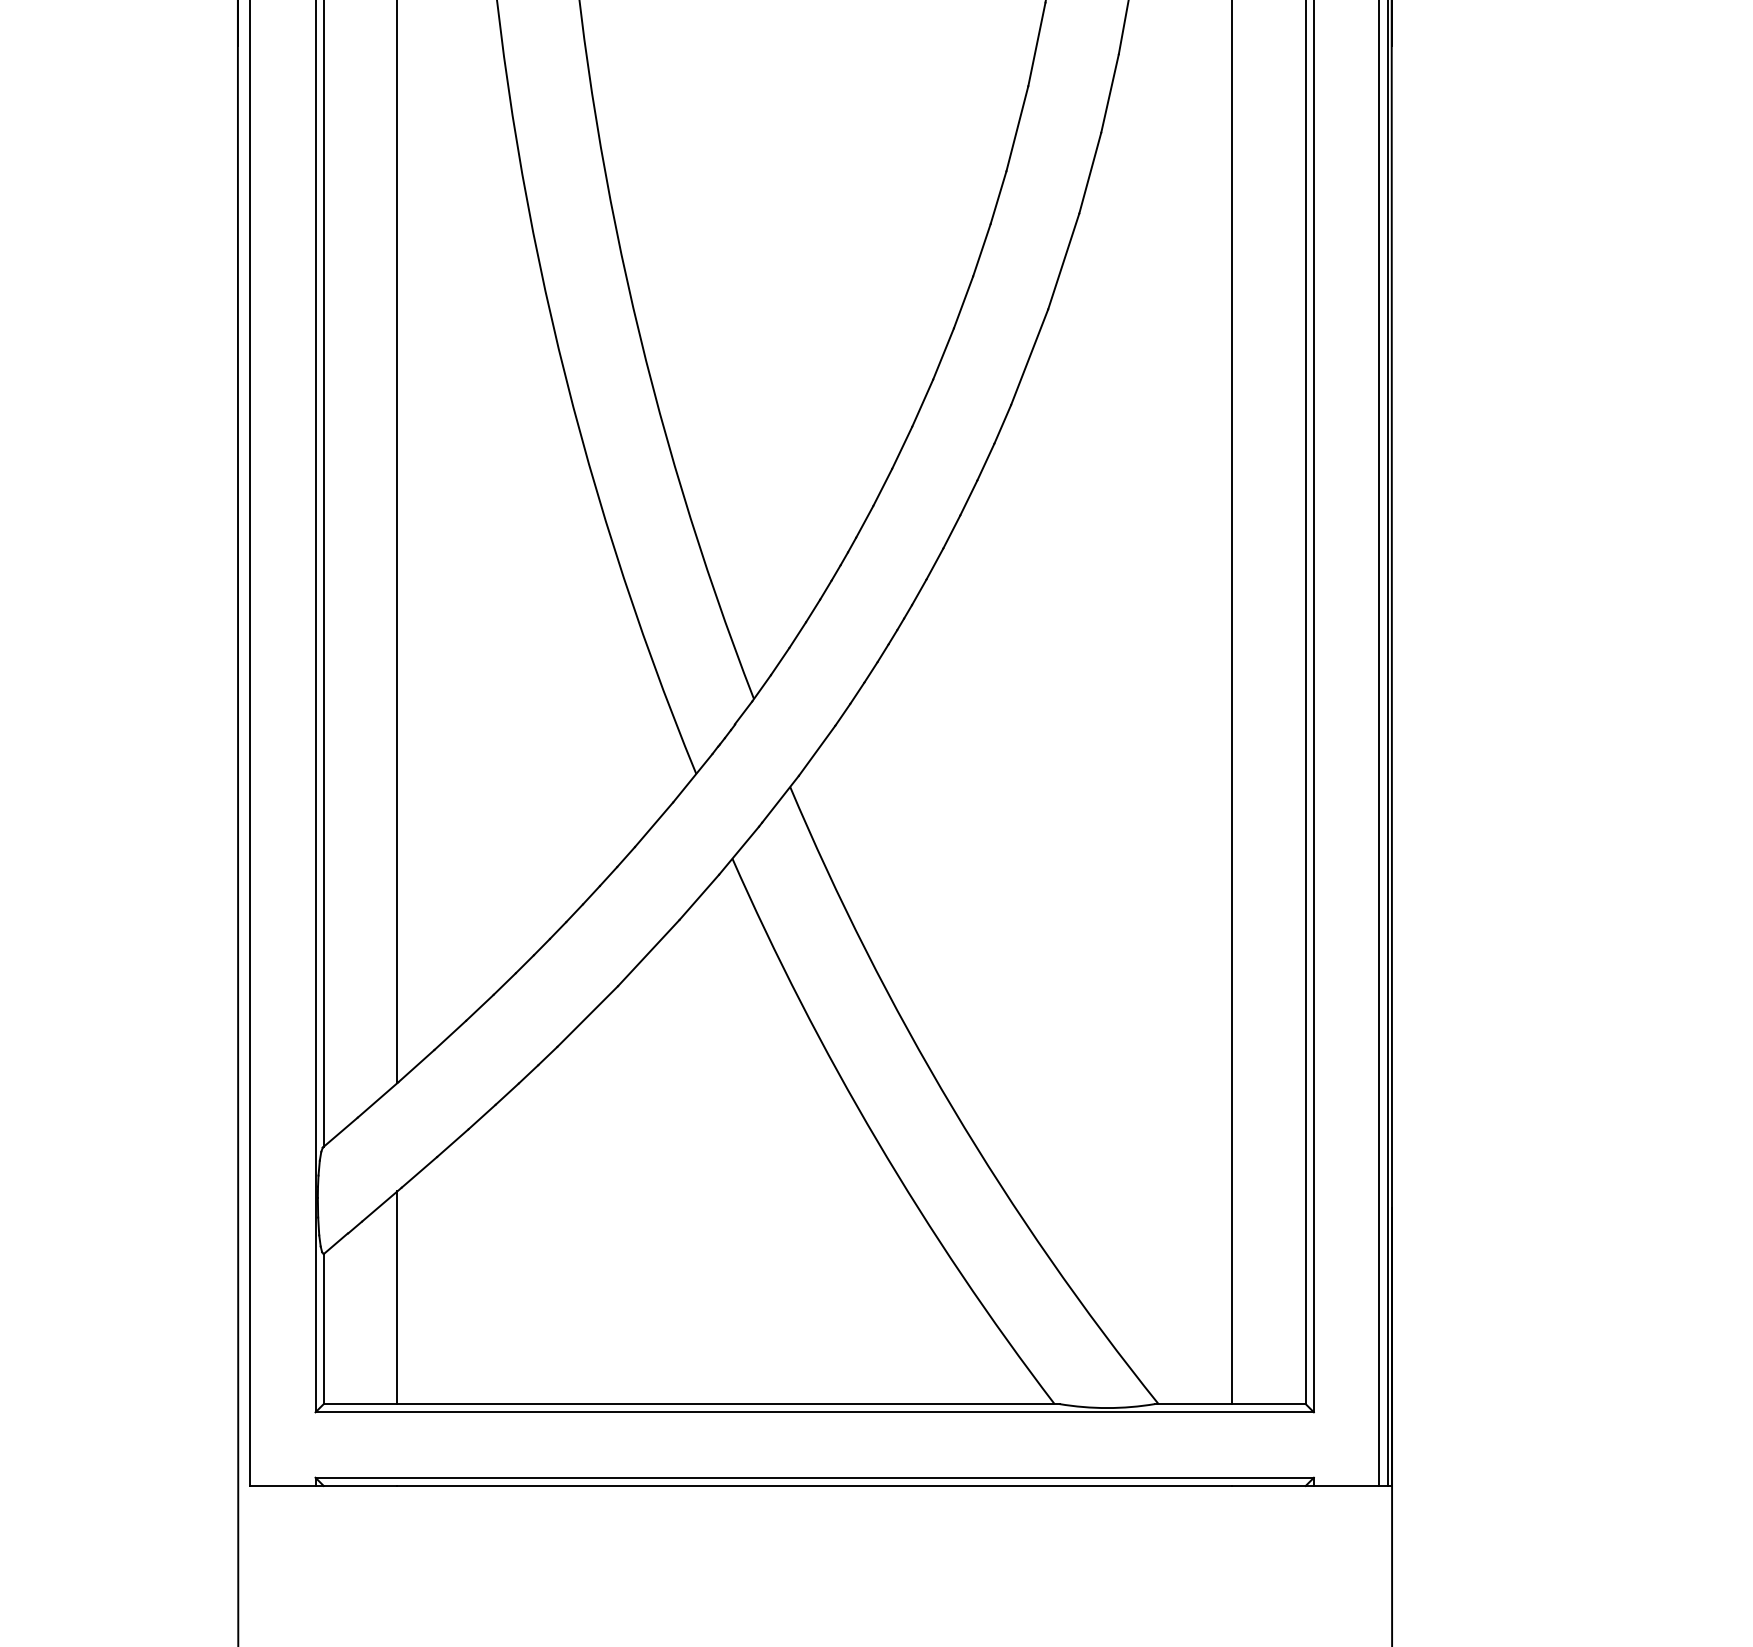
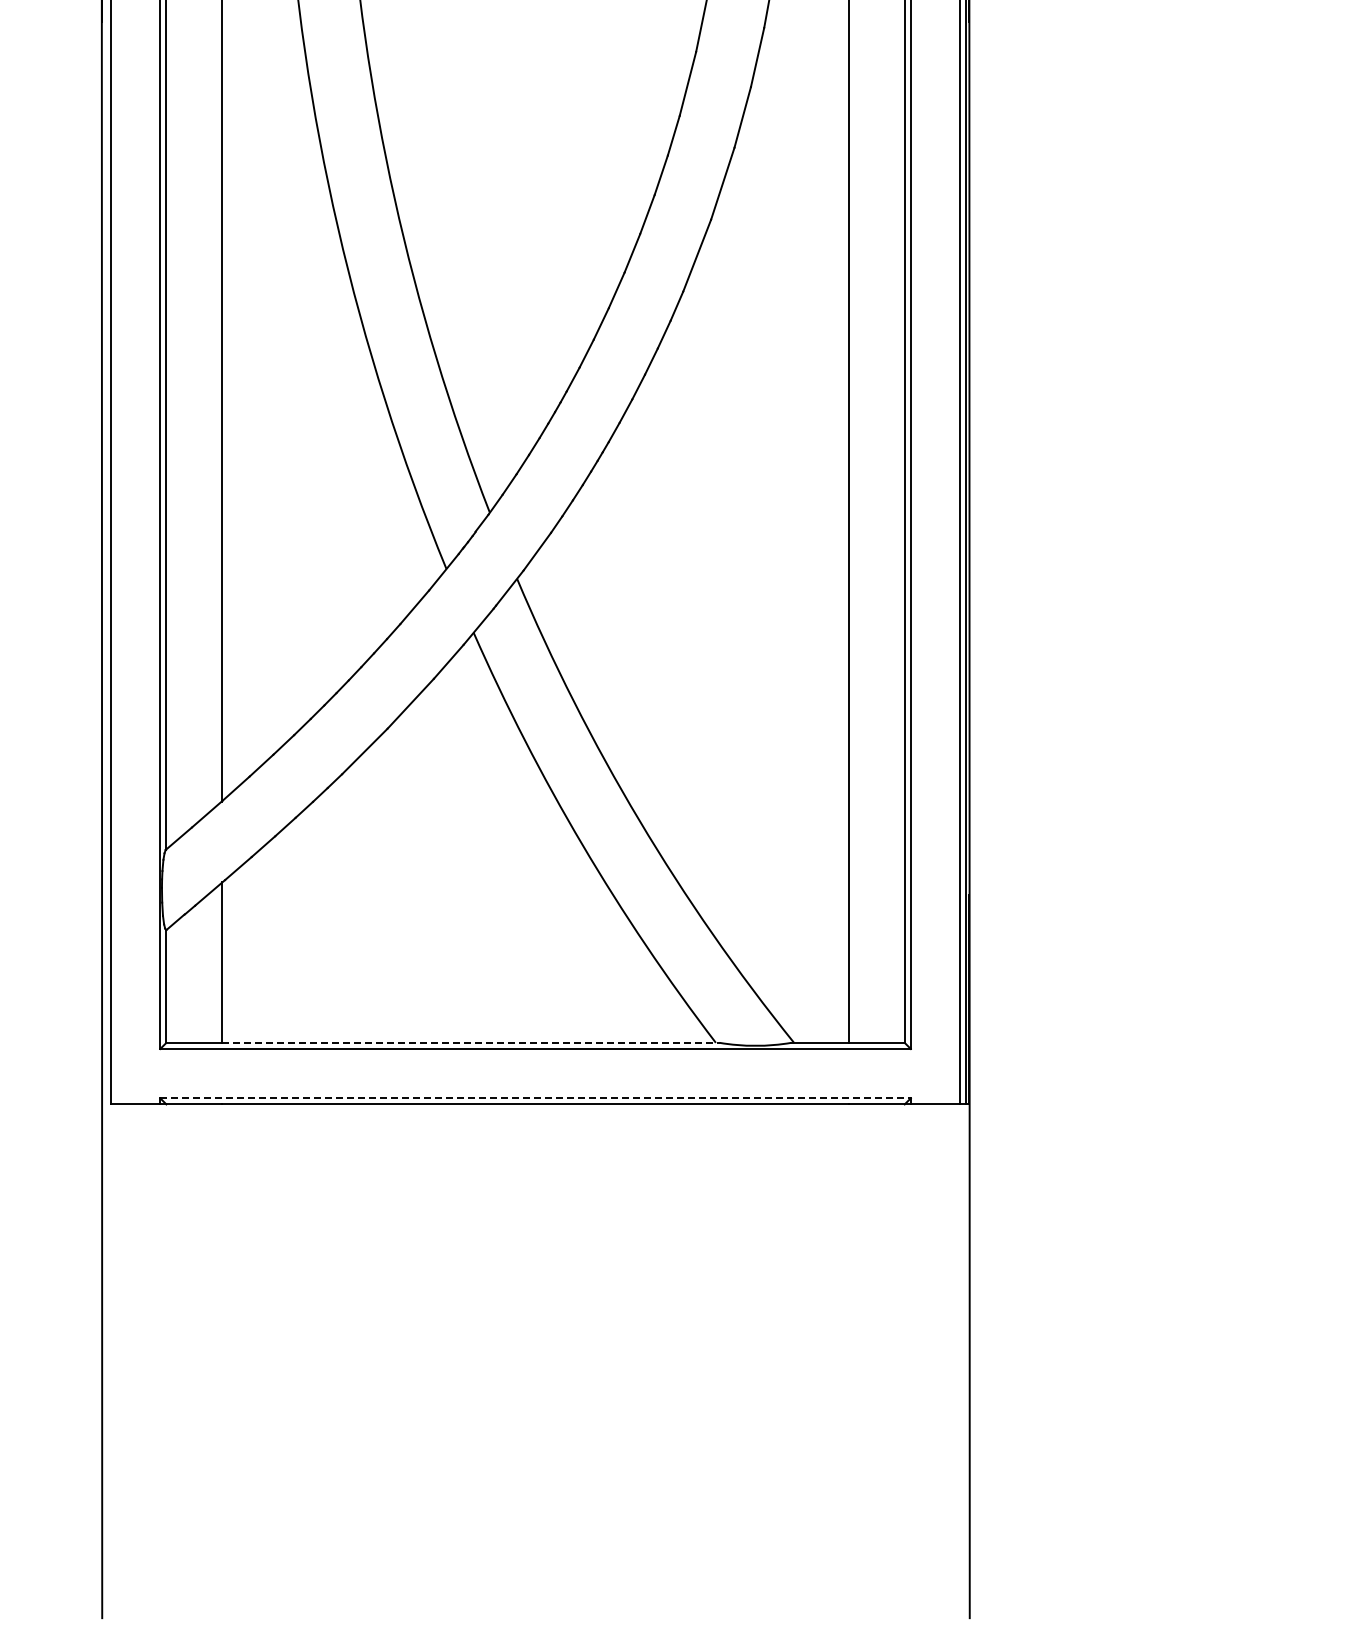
line: (728, 1403) -> (470, 1042), solid -> dashed
line: (815, 1478) -> (536, 1098), solid -> dashed

